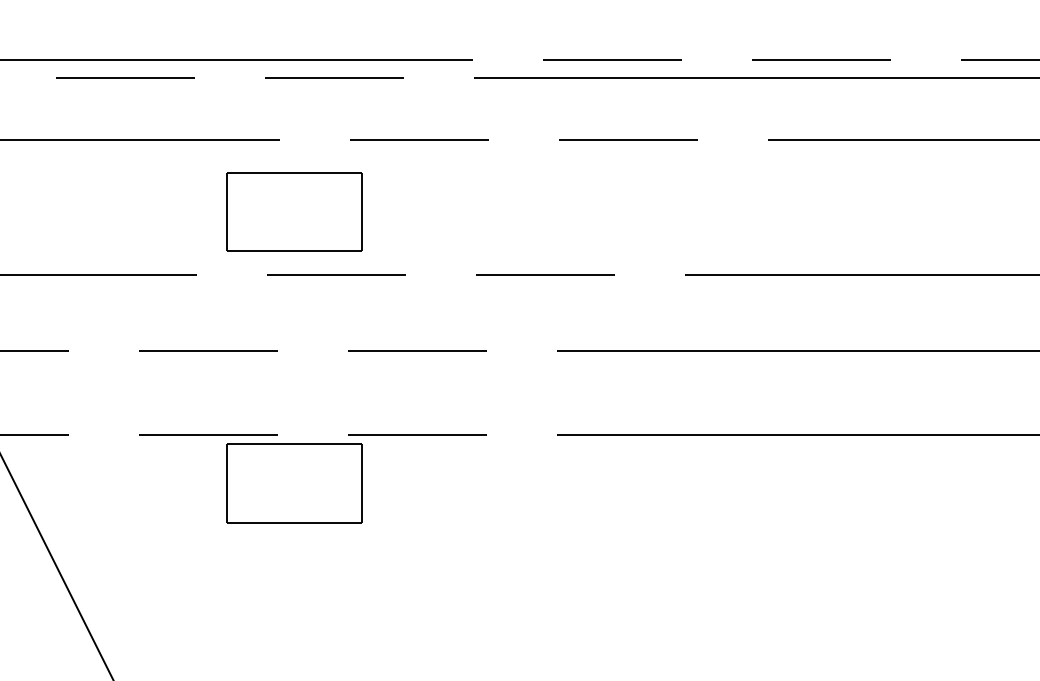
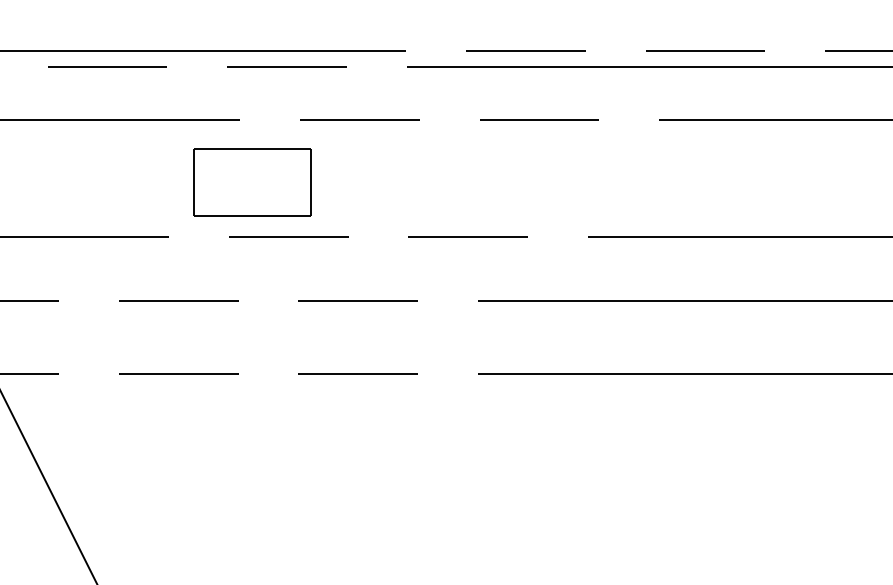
part: (294, 483) -> (252, 415), removed

